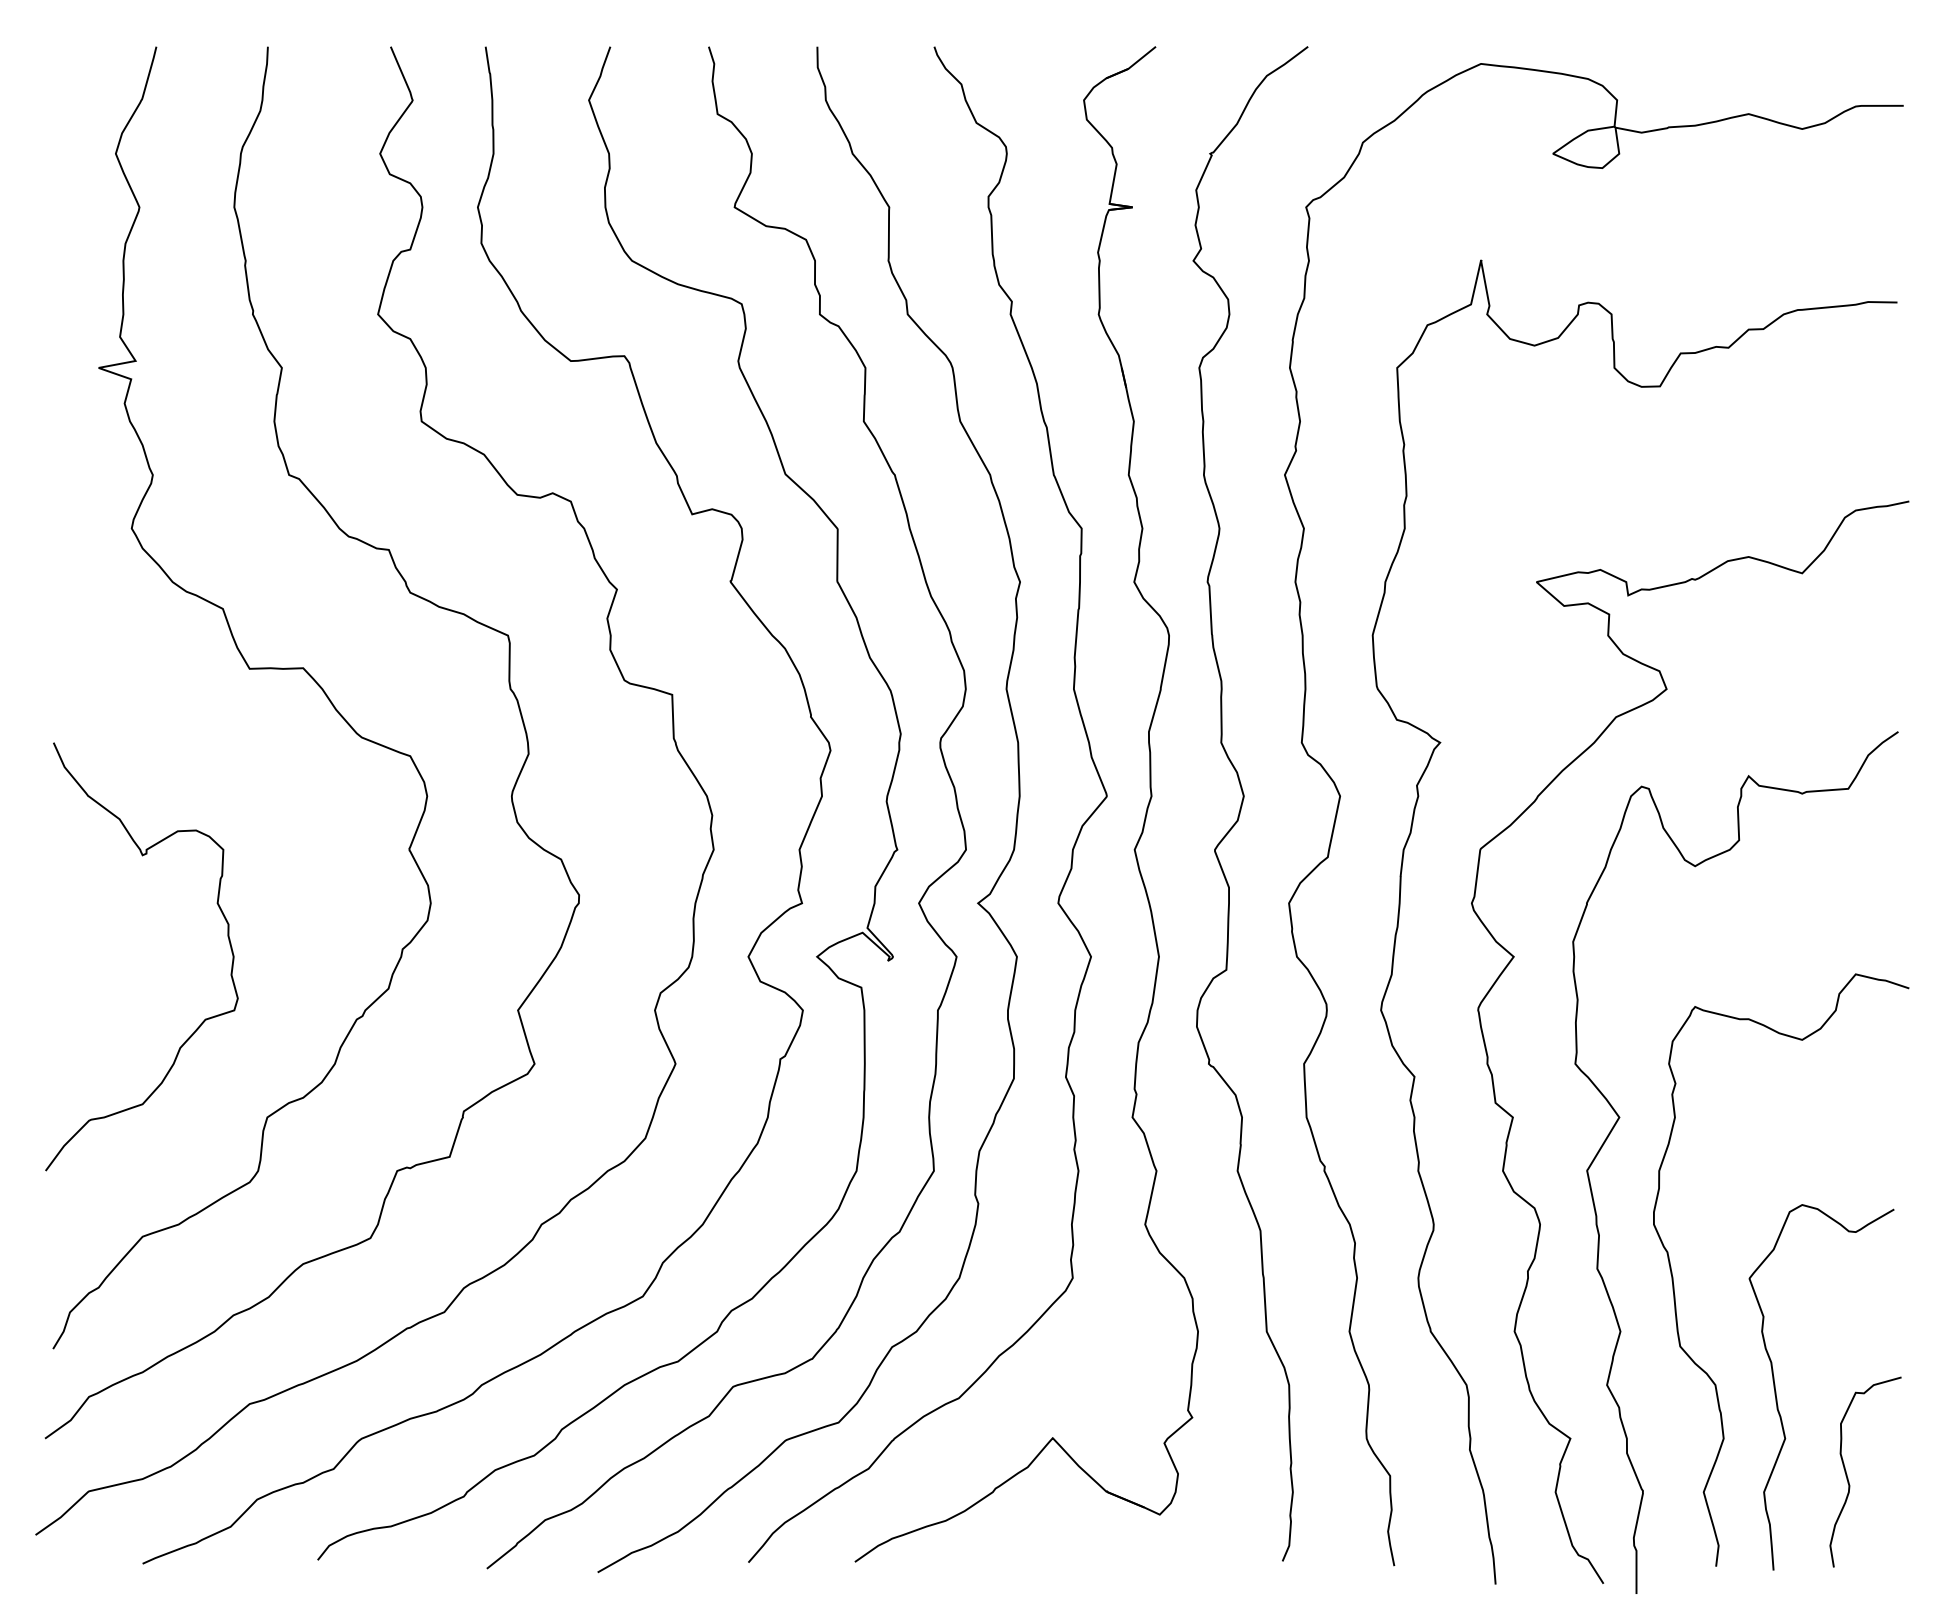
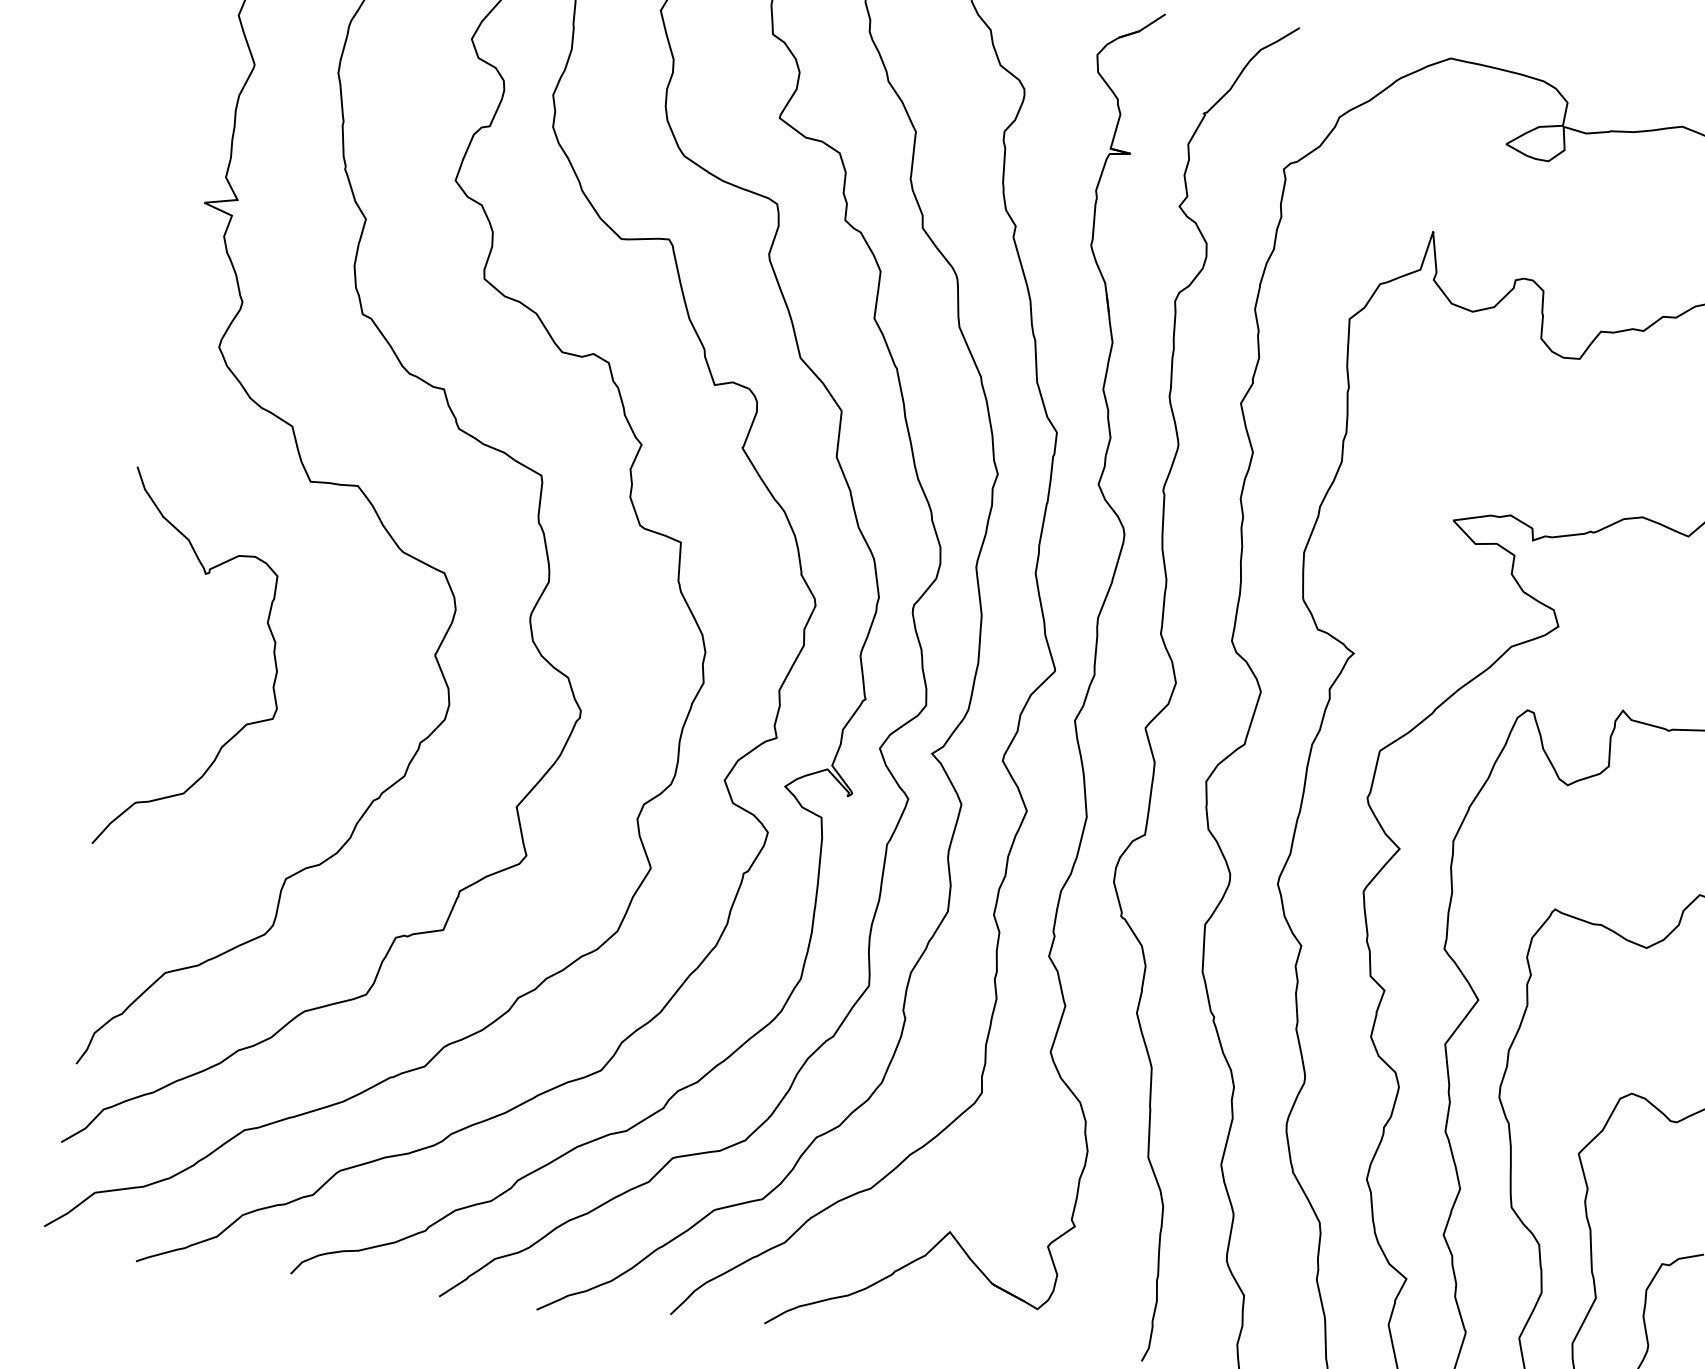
curve: (227, 936) -> (273, 653), moved

